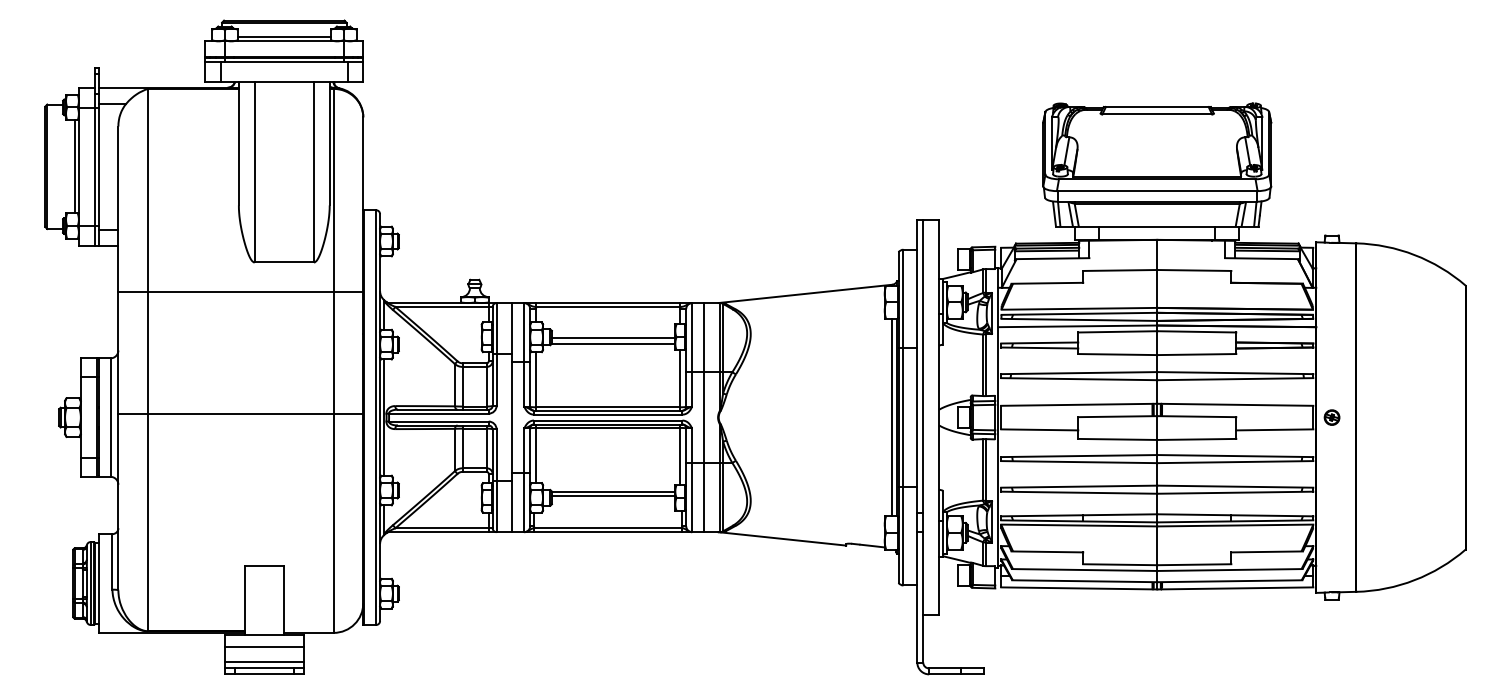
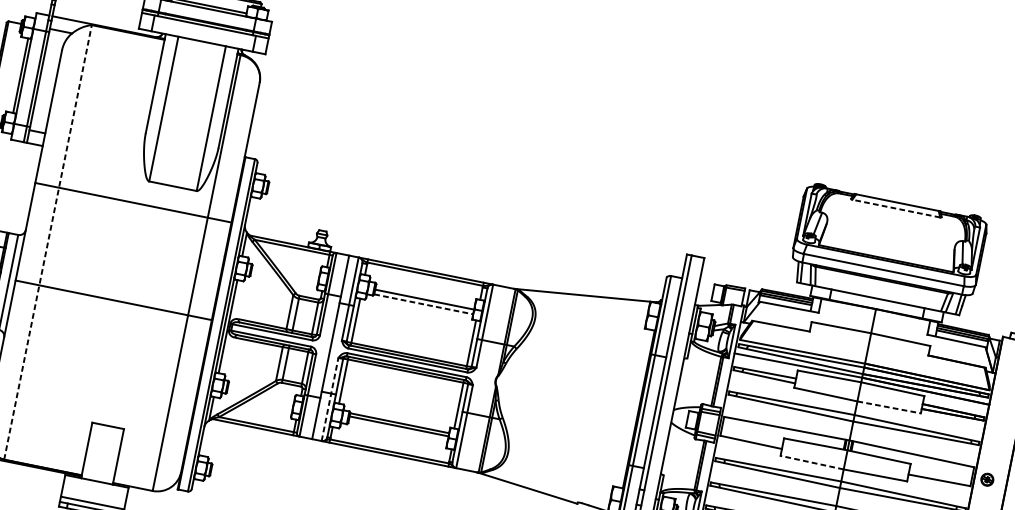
line: (1157, 114) -> (896, 208), solid -> dashed
line: (613, 343) -> (423, 304), solid -> dashed
line: (1196, 354) -> (888, 407), solid -> dashed
line: (148, 359) -> (48, 242), solid -> dashed
line: (704, 417) -> (484, 378), removed
line: (892, 417) -> (635, 408), removed
line: (1117, 439) -> (811, 462), solid -> dashed
line: (524, 480) -> (330, 399), solid -> dashed
line: (264, 647) -> (94, 491), removed

